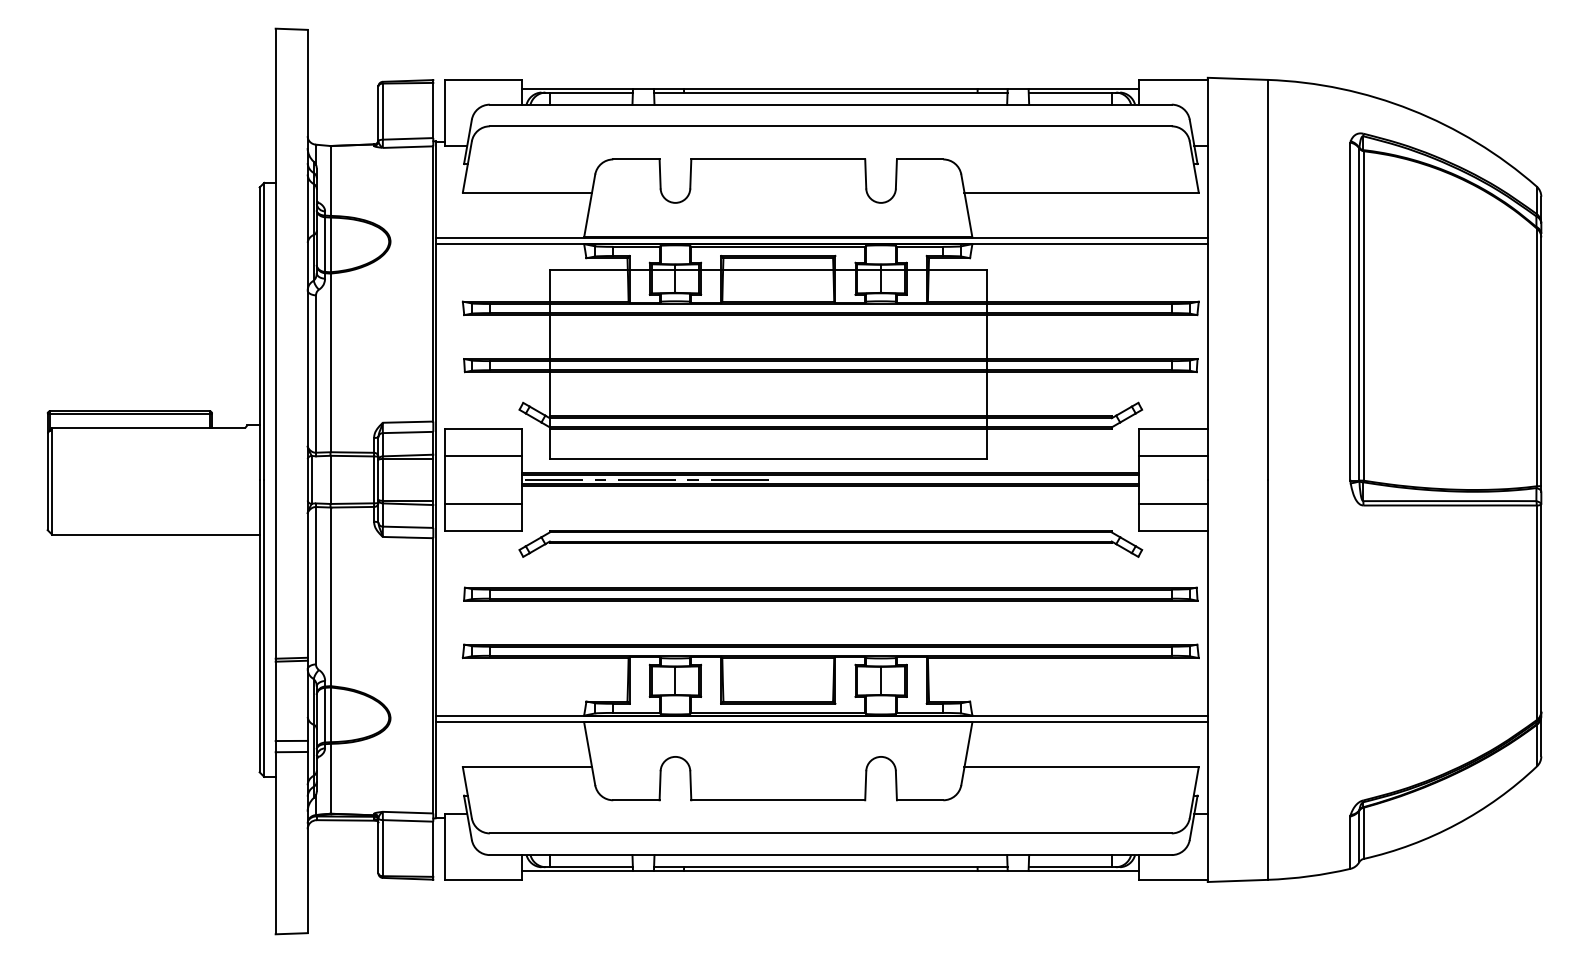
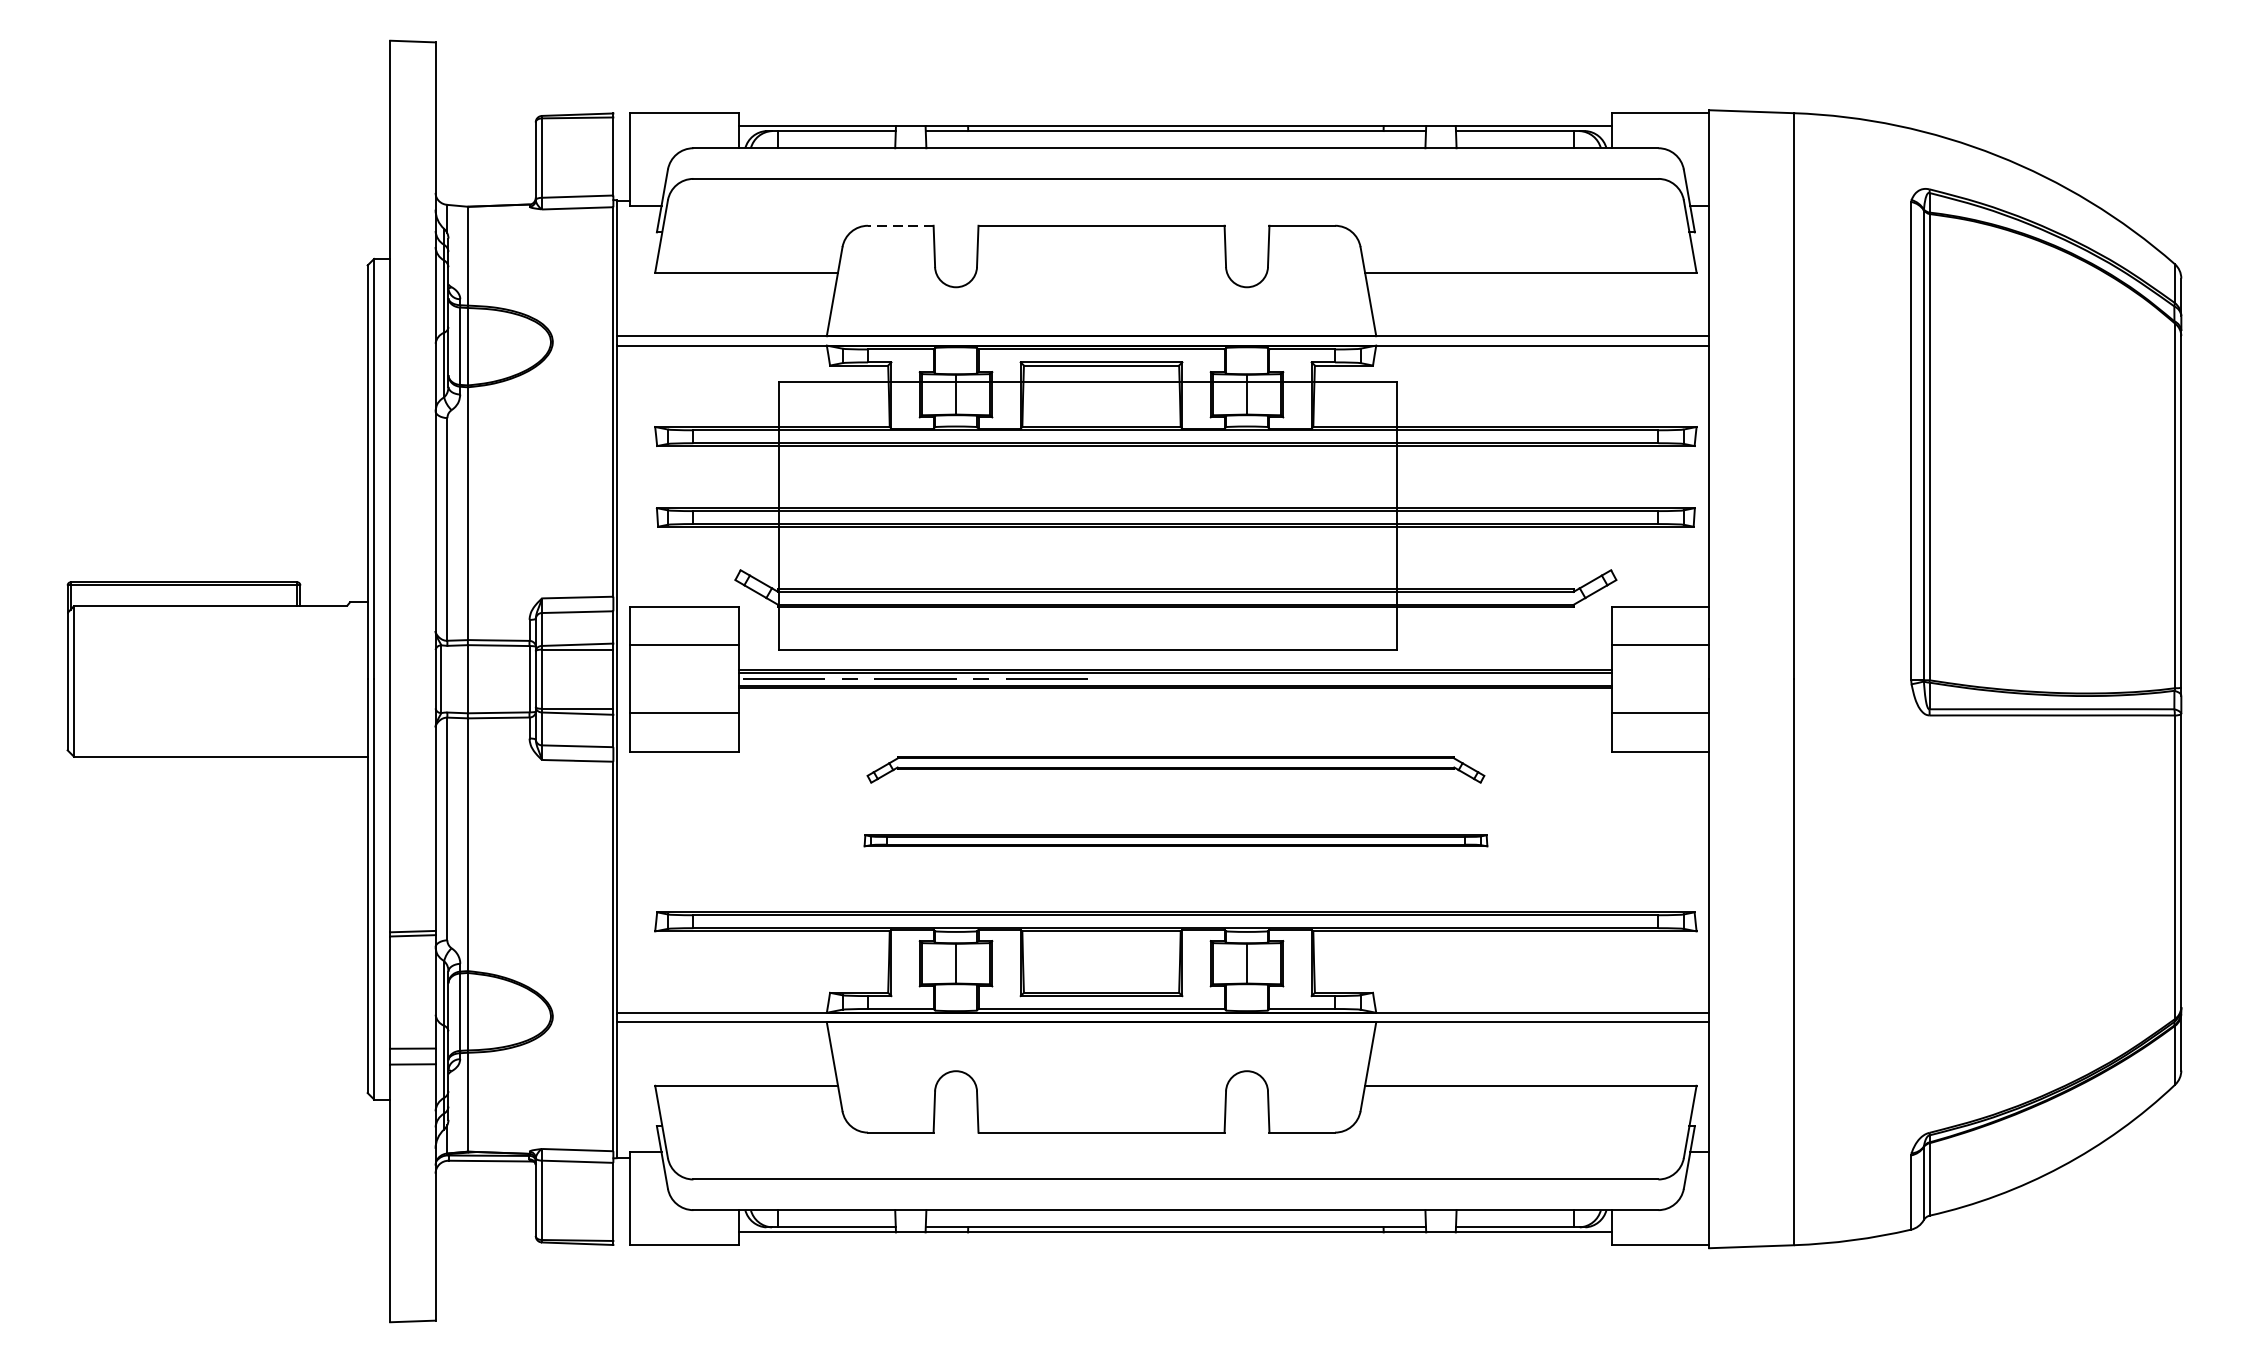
line: (635, 159) -> (899, 225), solid -> dashed
part: (830, 543) -> (1175, 769), size x0.7
part: (830, 593) -> (1175, 839), size x0.6

